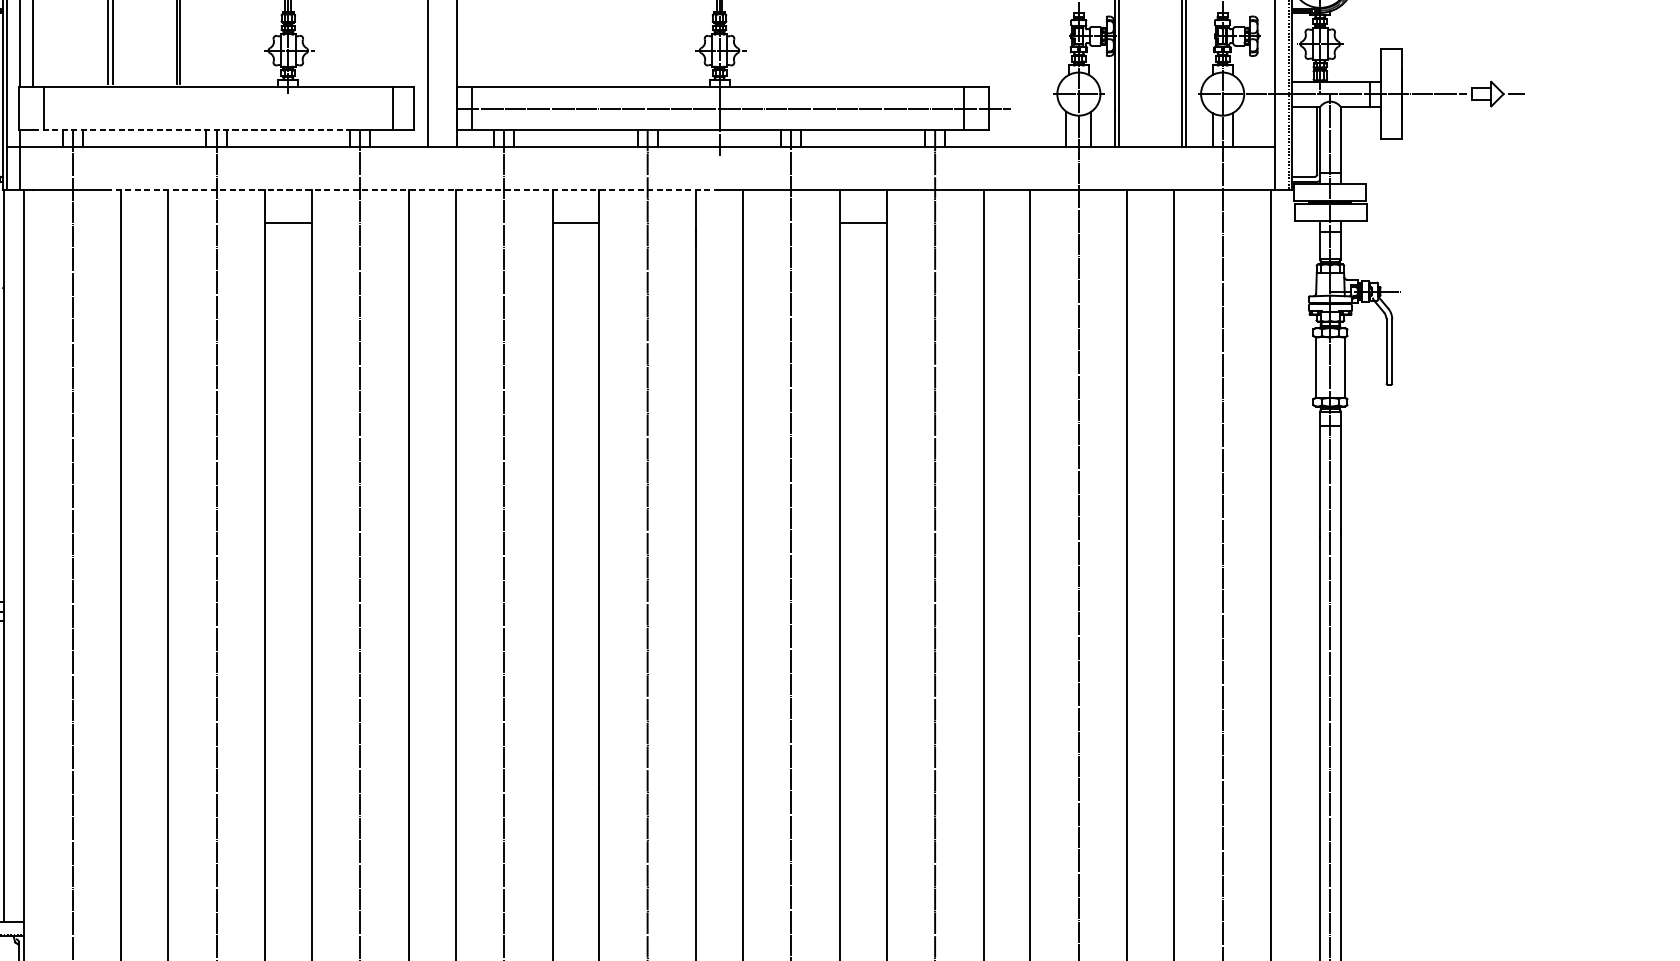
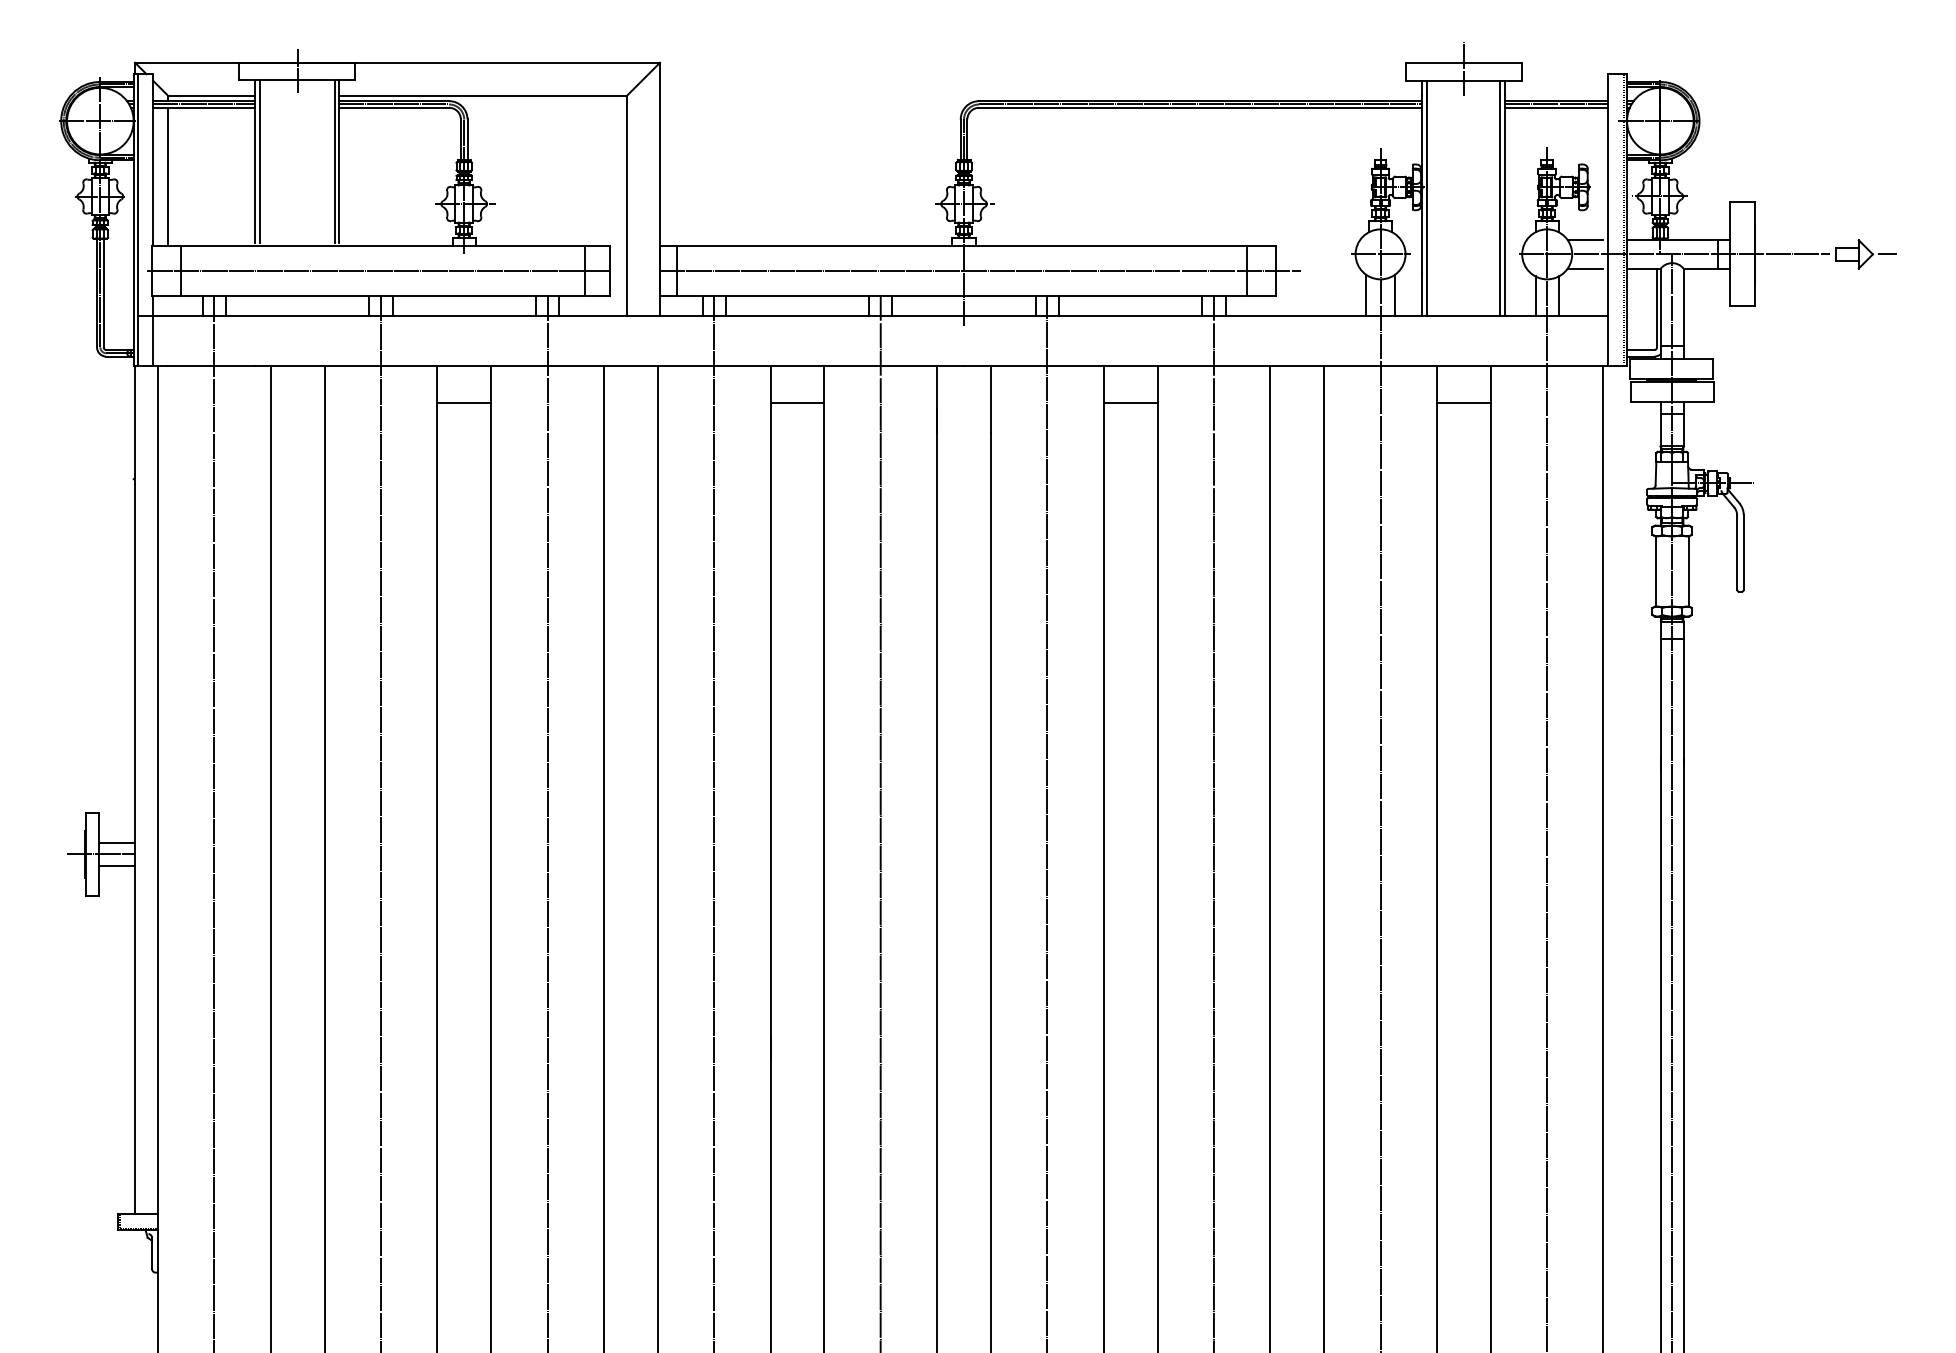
line: (1254, 81) -> (1584, 239), added
line: (1254, 106) -> (1584, 268), added
line: (214, 108) -> (378, 271), added
line: (191, 130) -> (352, 296), dashed -> solid
line: (413, 190) -> (609, 366), dashed -> solid
line: (1150, 222) -> (1463, 403), added

